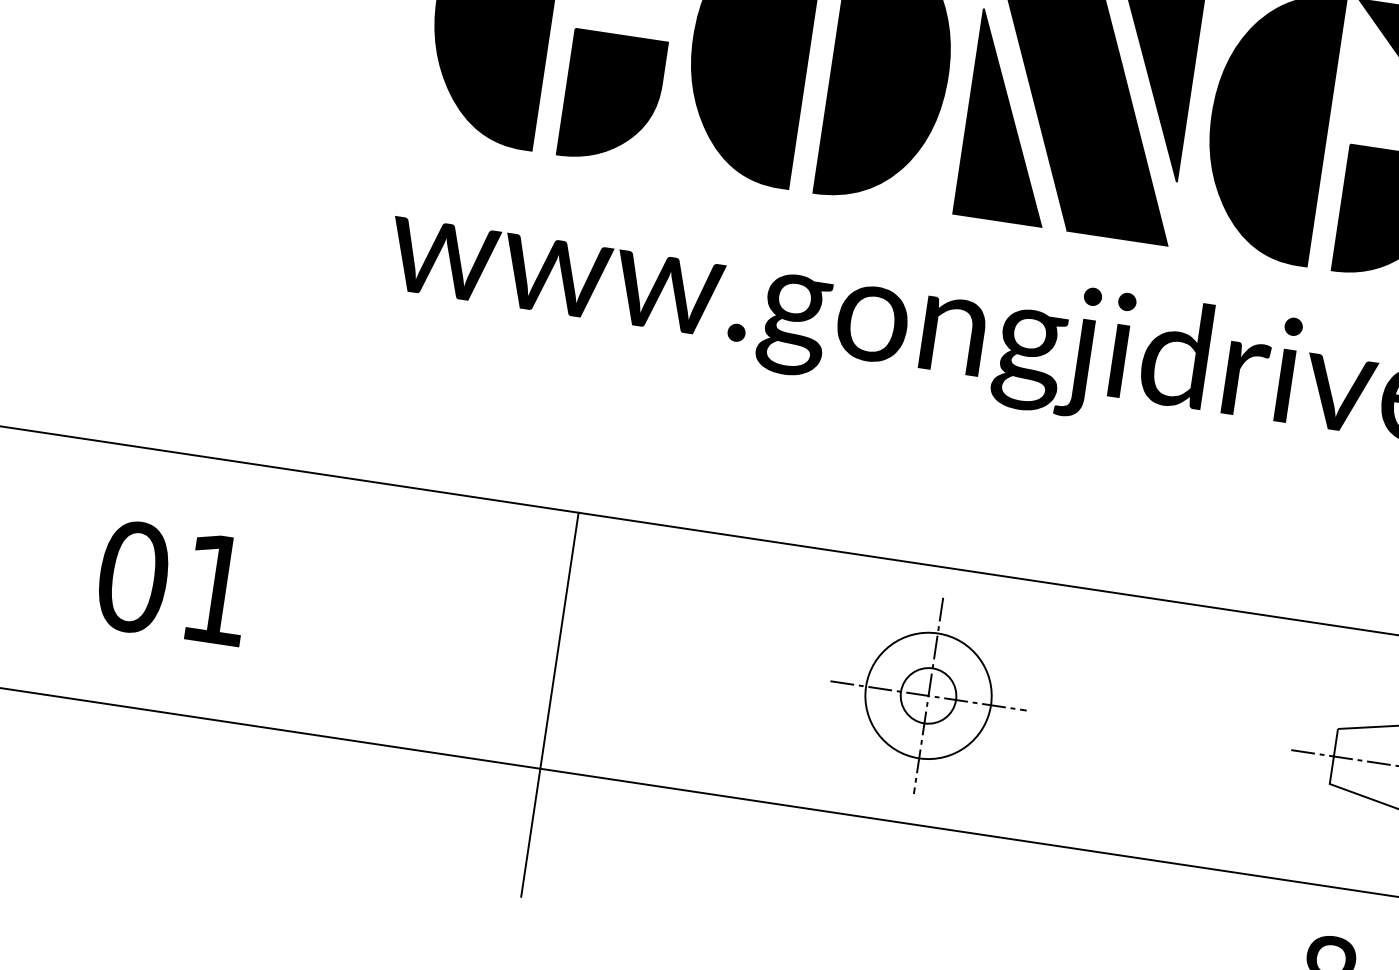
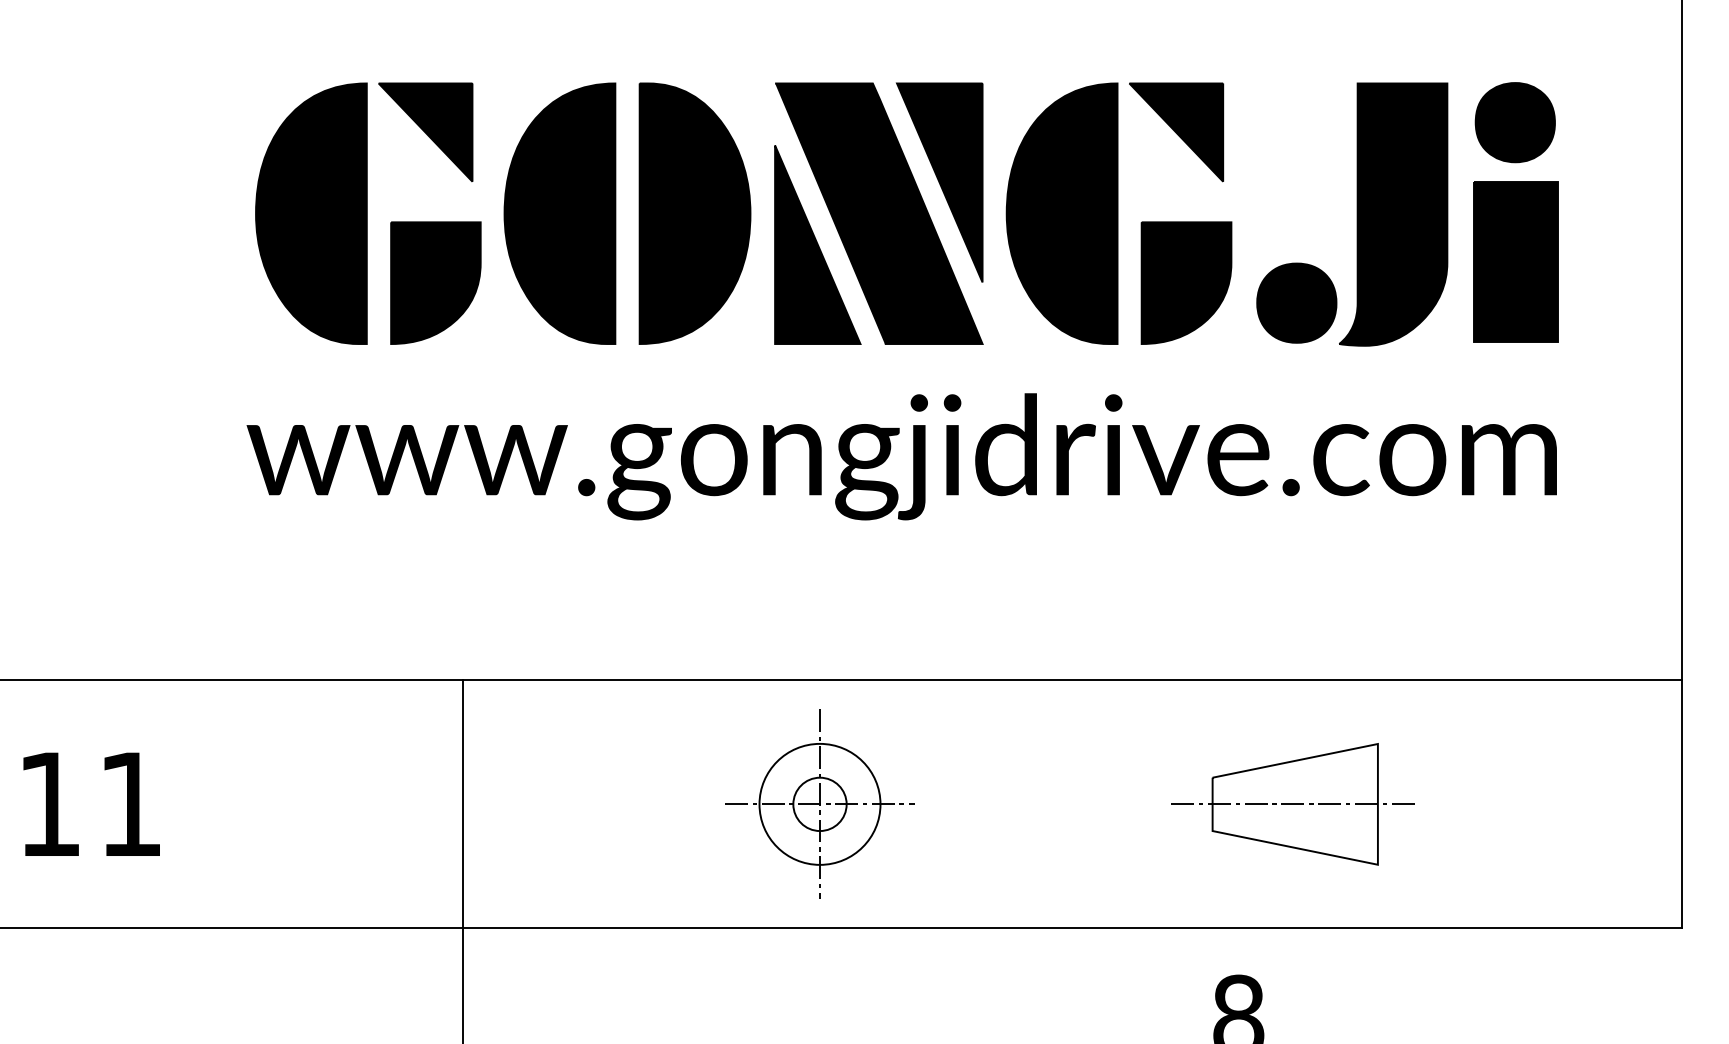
text: (134, 576) -> (50, 803), 01 -> 11

